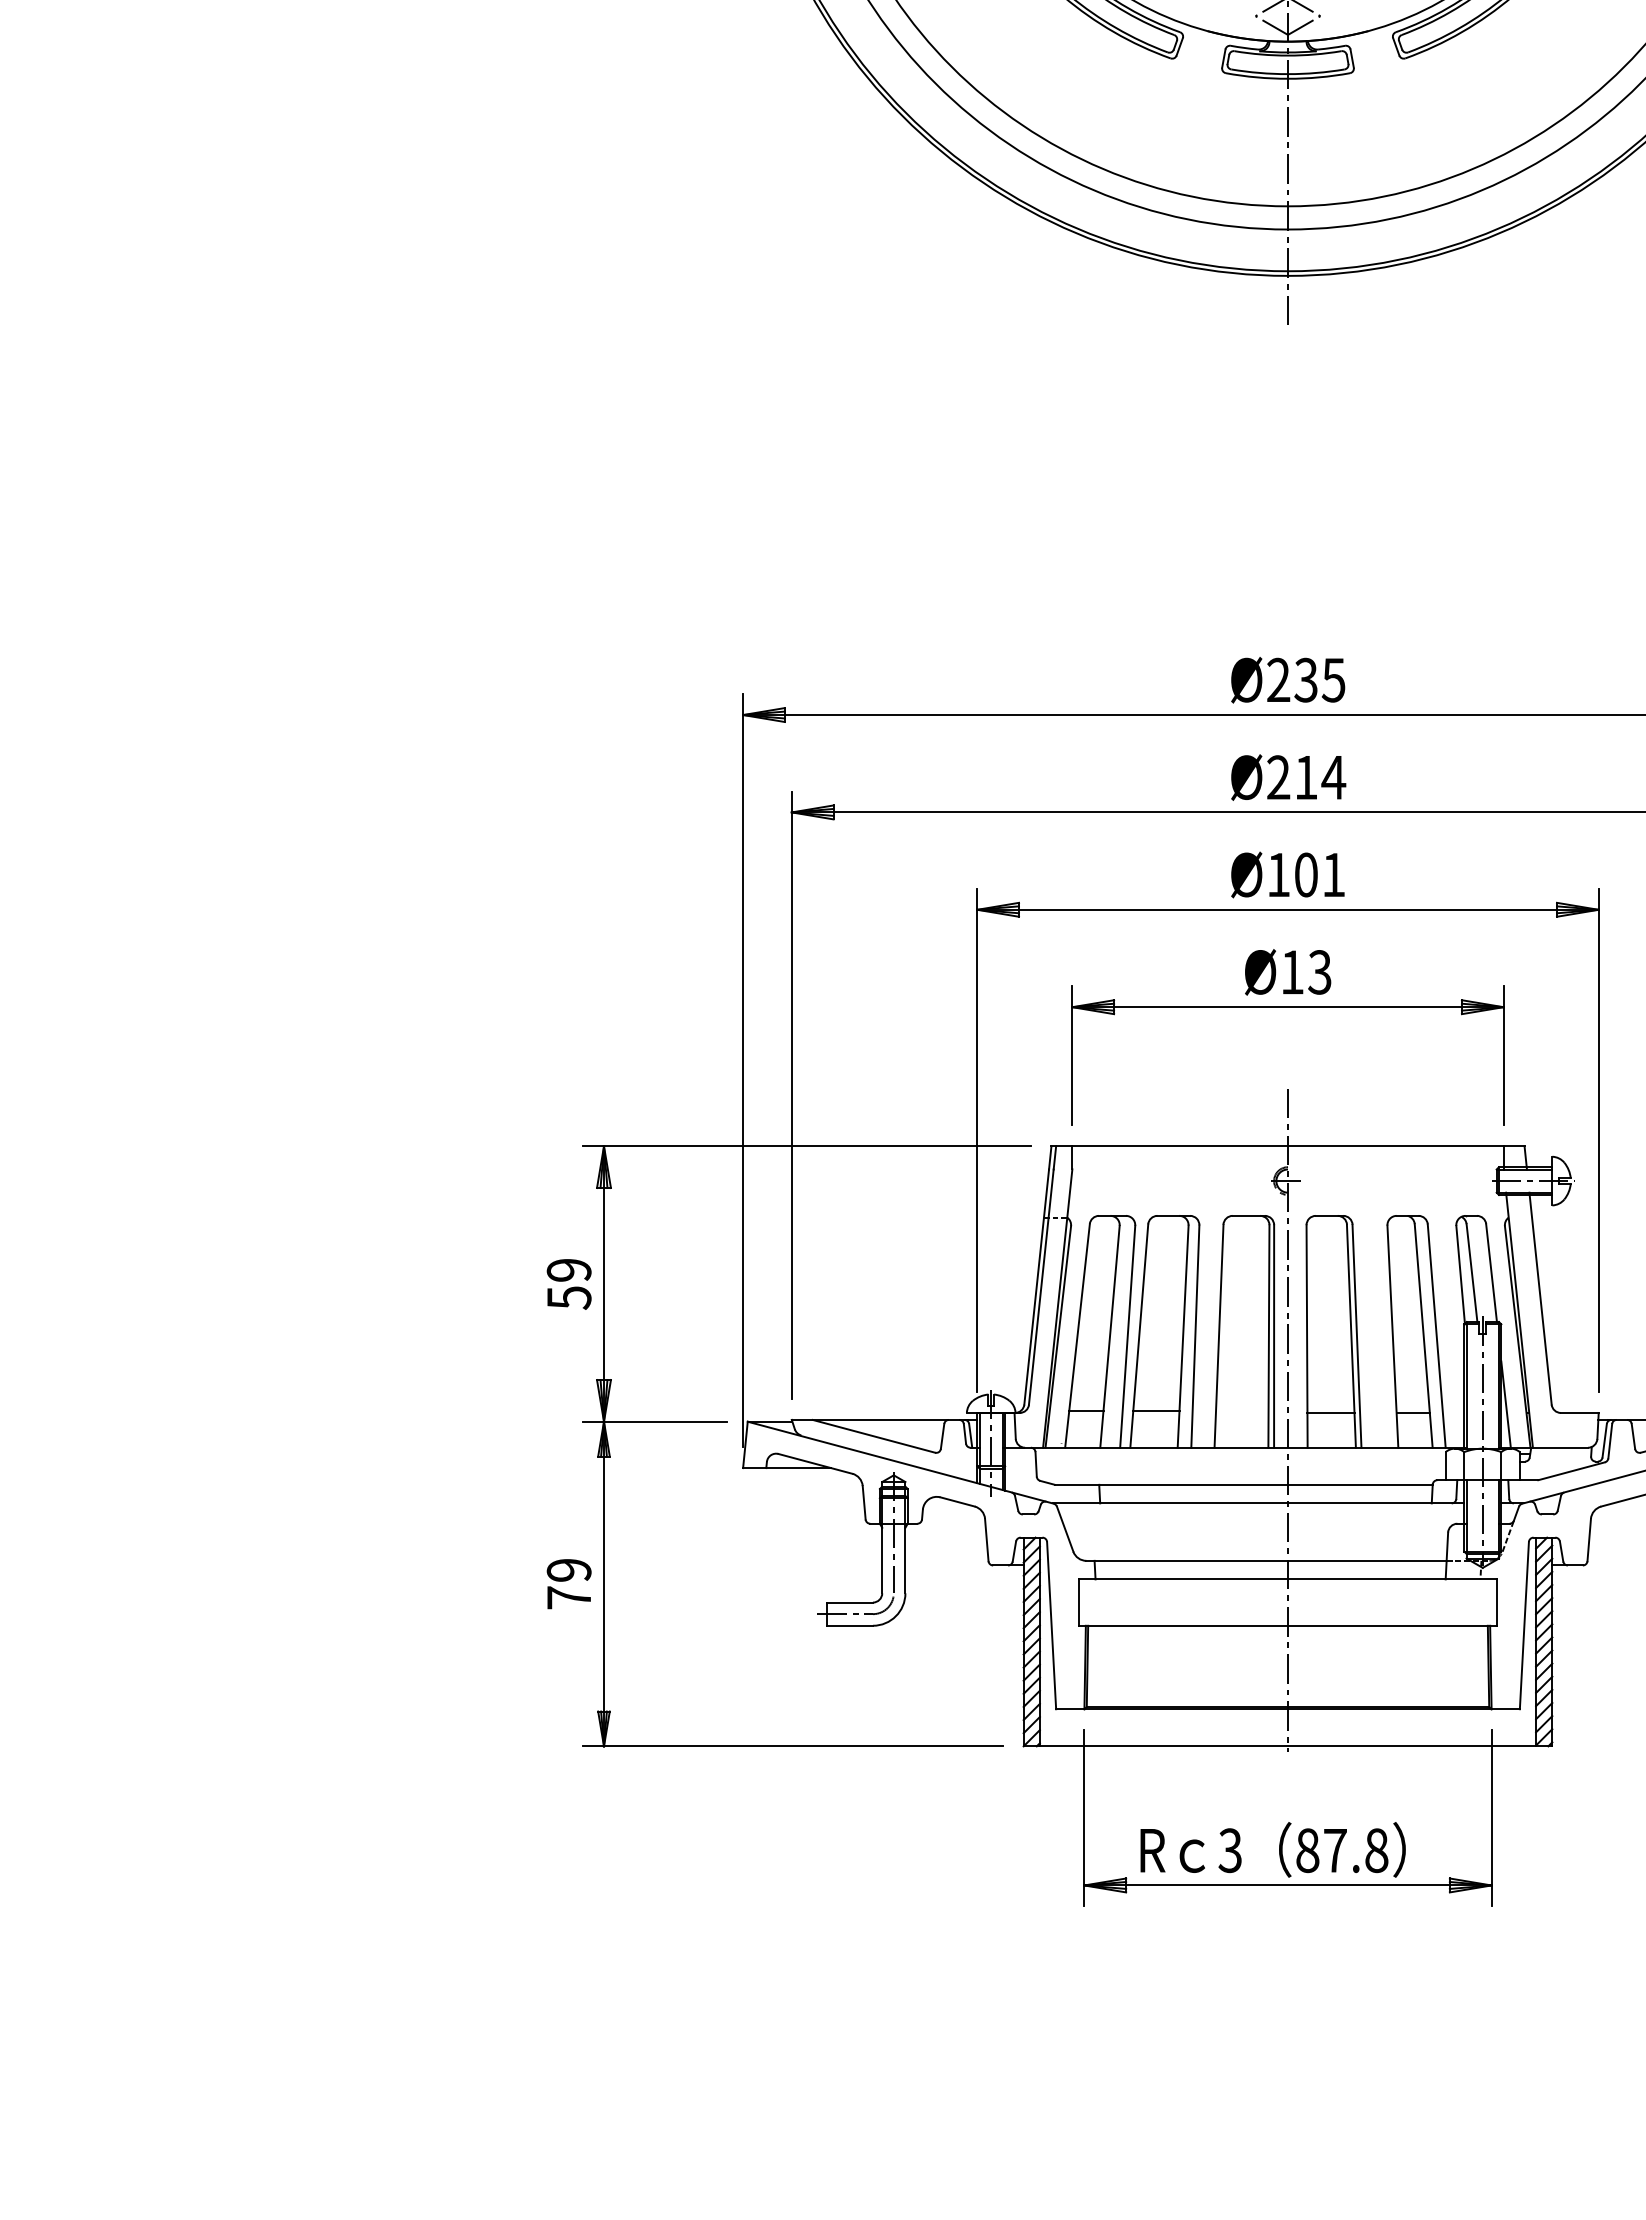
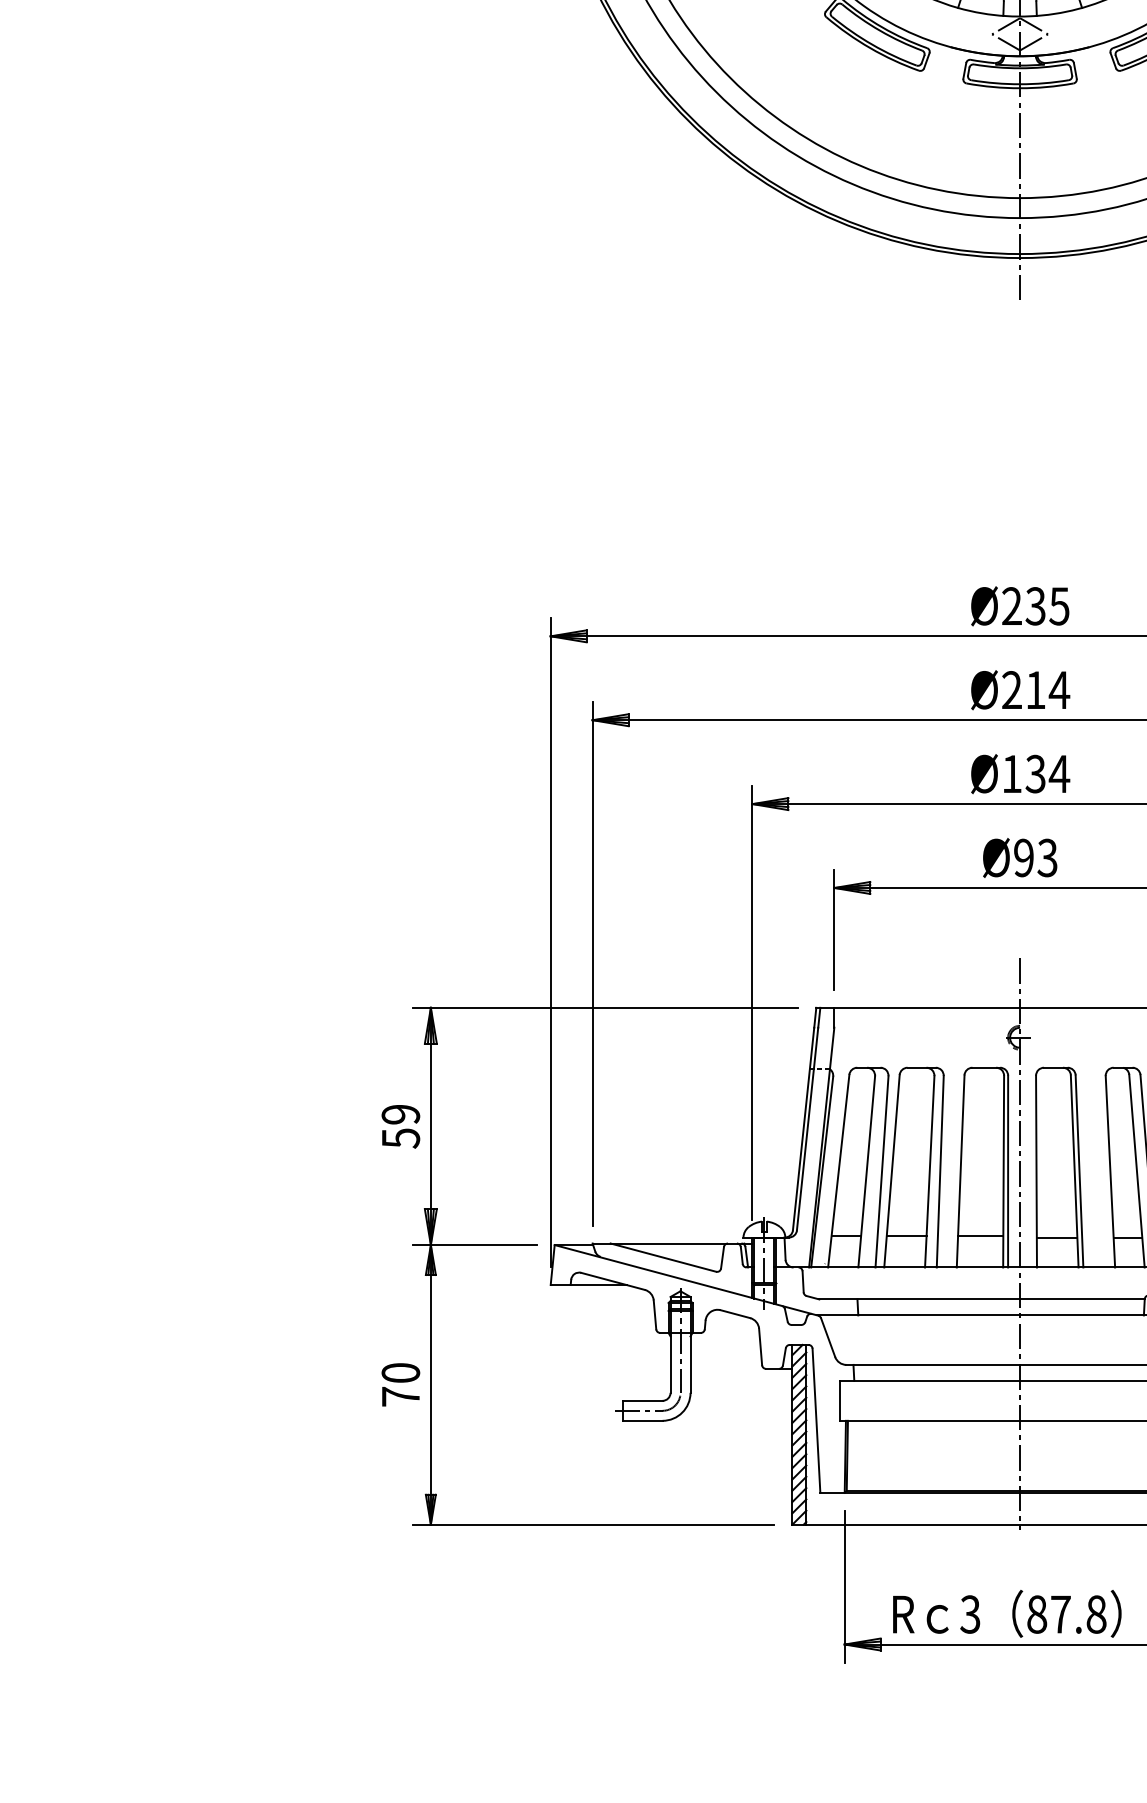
text: (1320, 874) -> (1048, 773), Ø101 -> Ø134
text: (1292, 972) -> (1023, 858), Ø13 -> Ø93
line: (1242, 1410) -> (980, 1235), added
text: (568, 1569) -> (400, 1372), 79 -> 70

